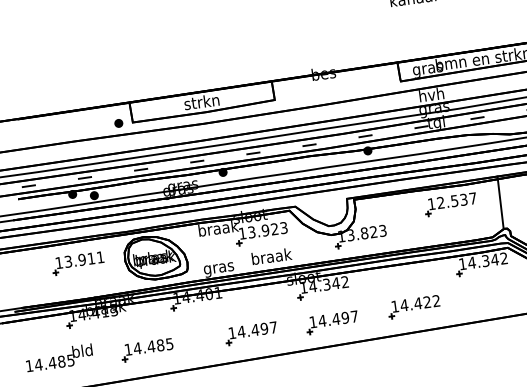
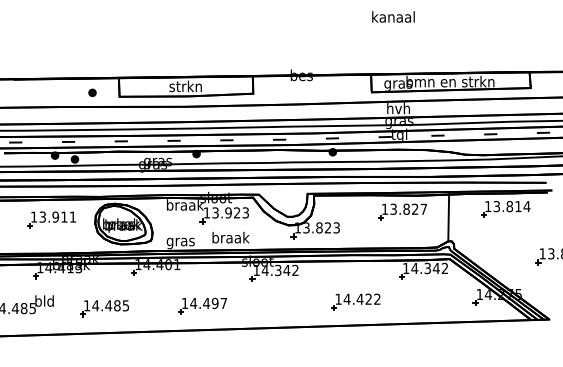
part: (118, 123) -> (92, 92), moved
text: (452, 200) -> (404, 208), 12.537 -> 13.827
part: (332, 321) -> (278, 305), removed

